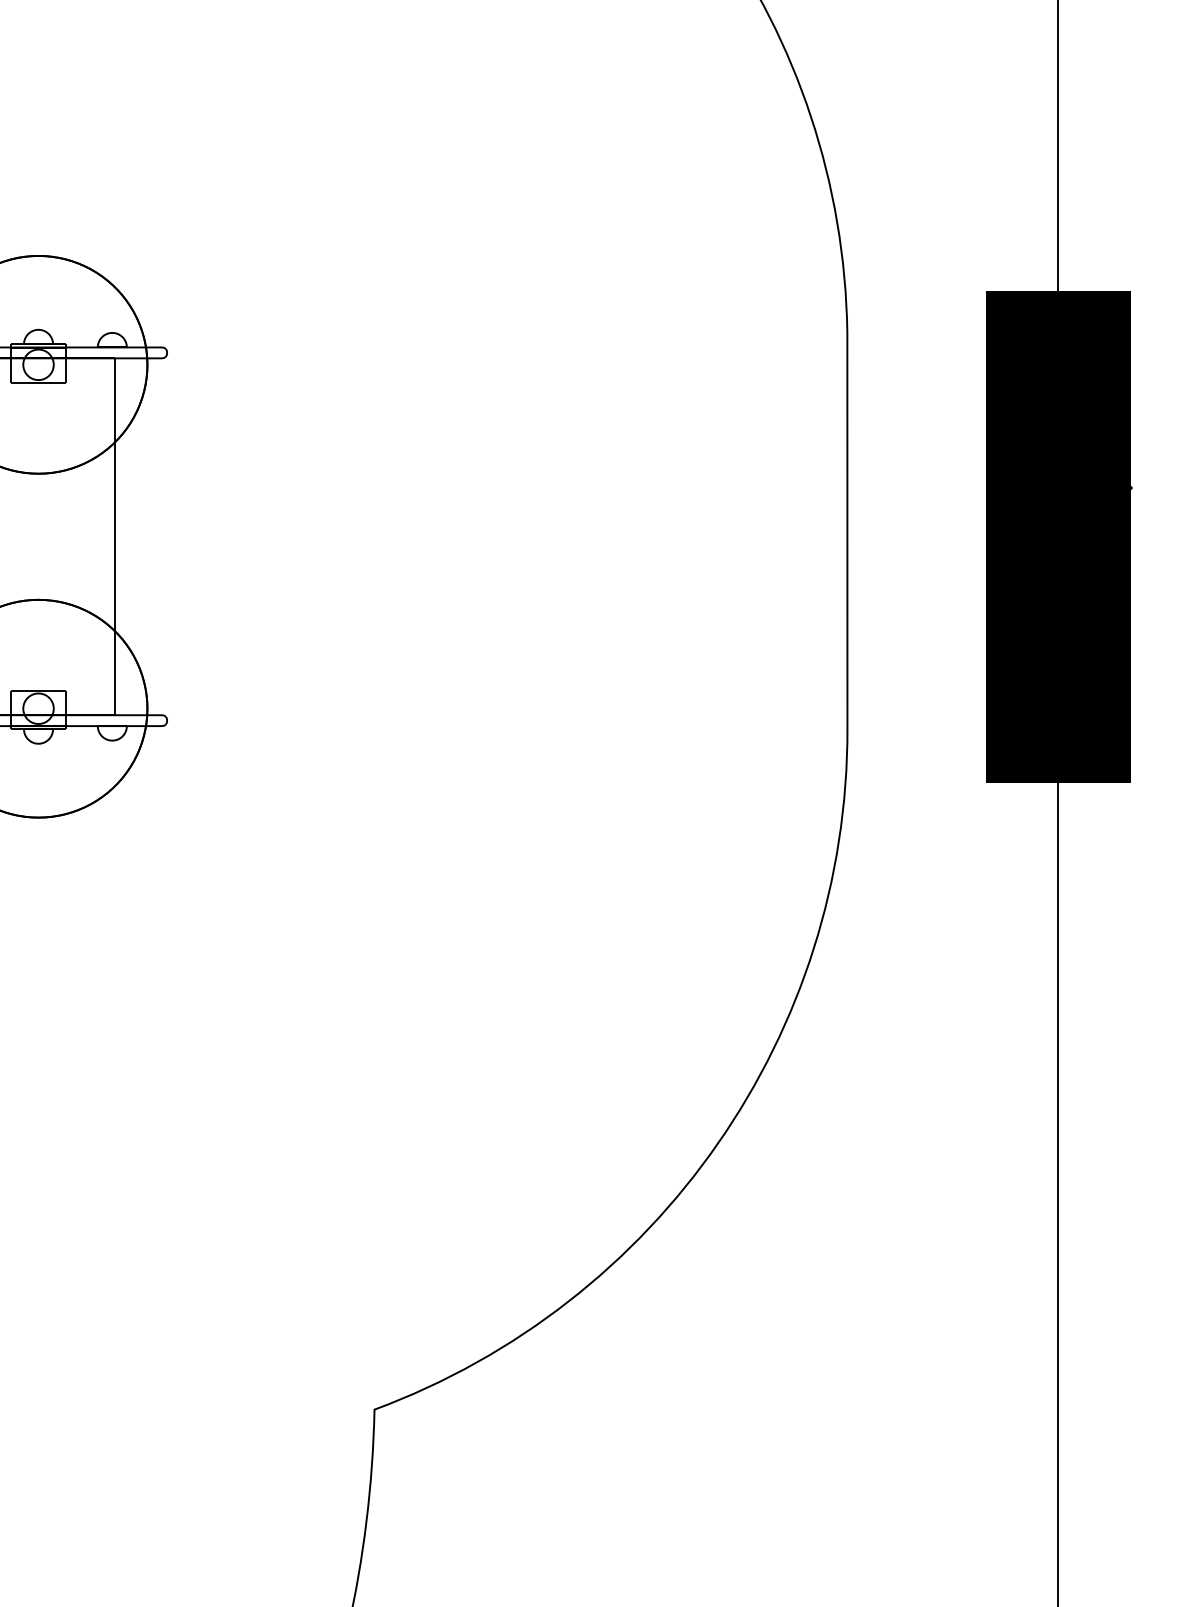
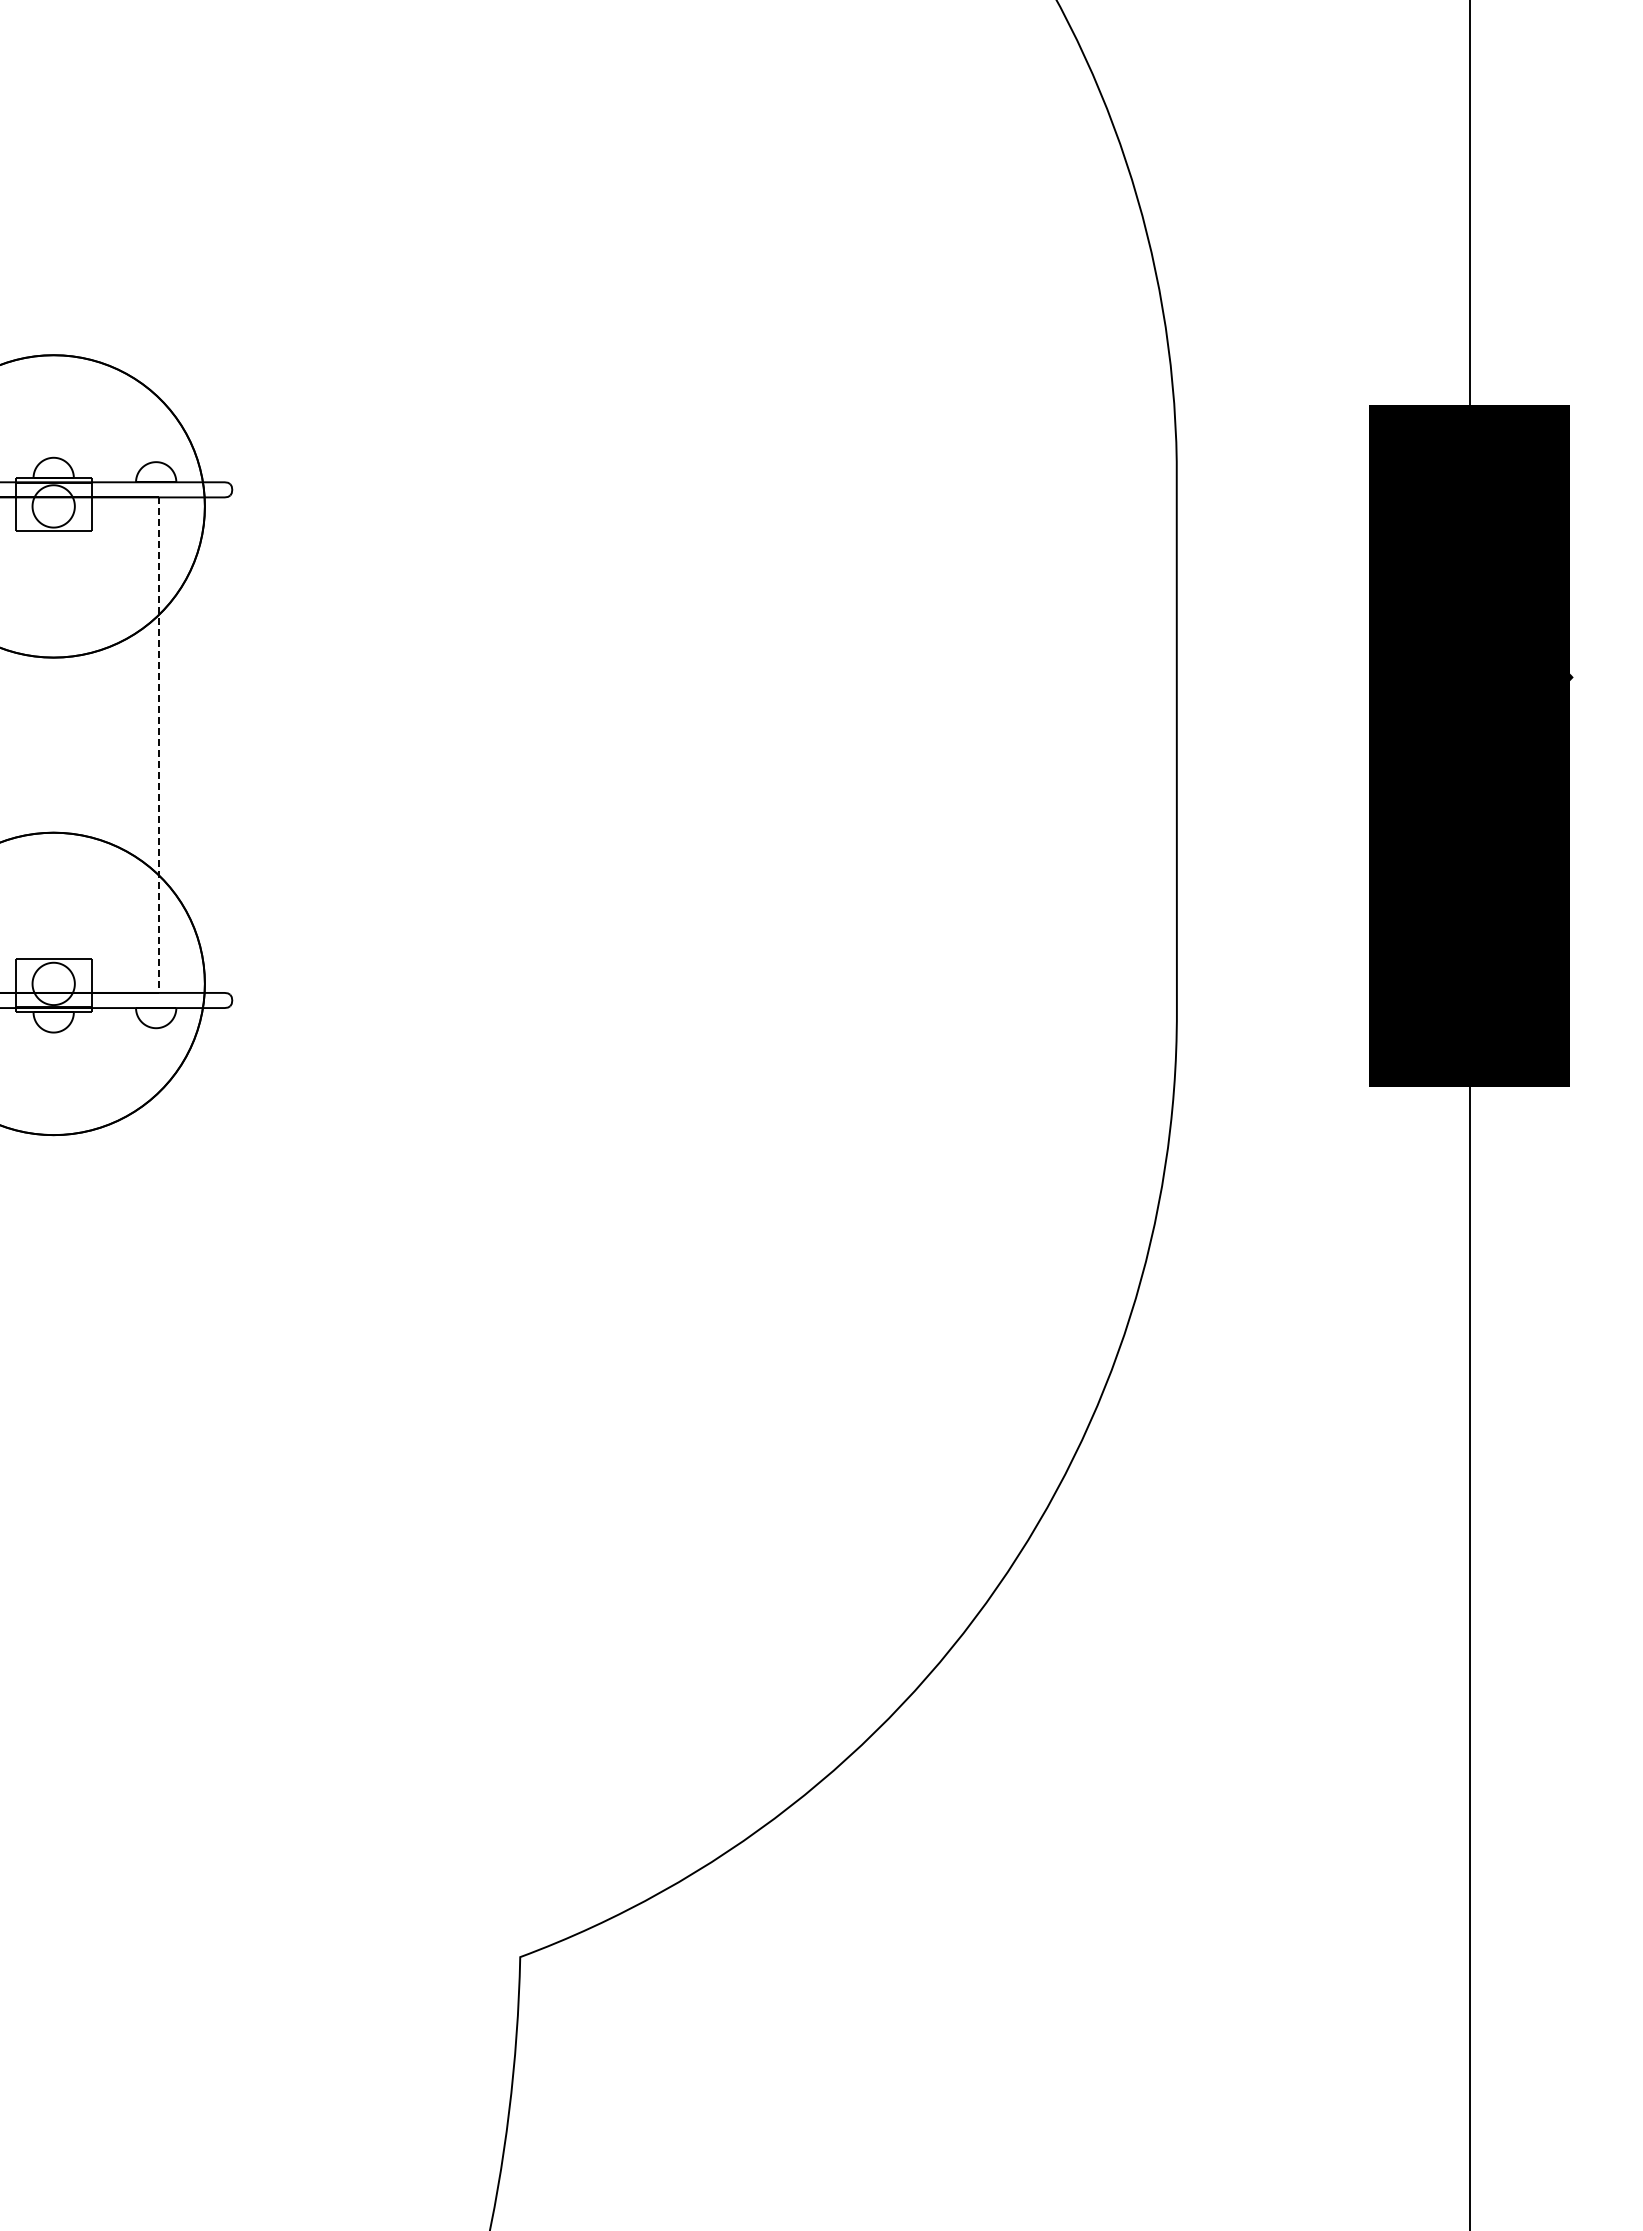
line: (114, 537) -> (159, 745), solid -> dashed

